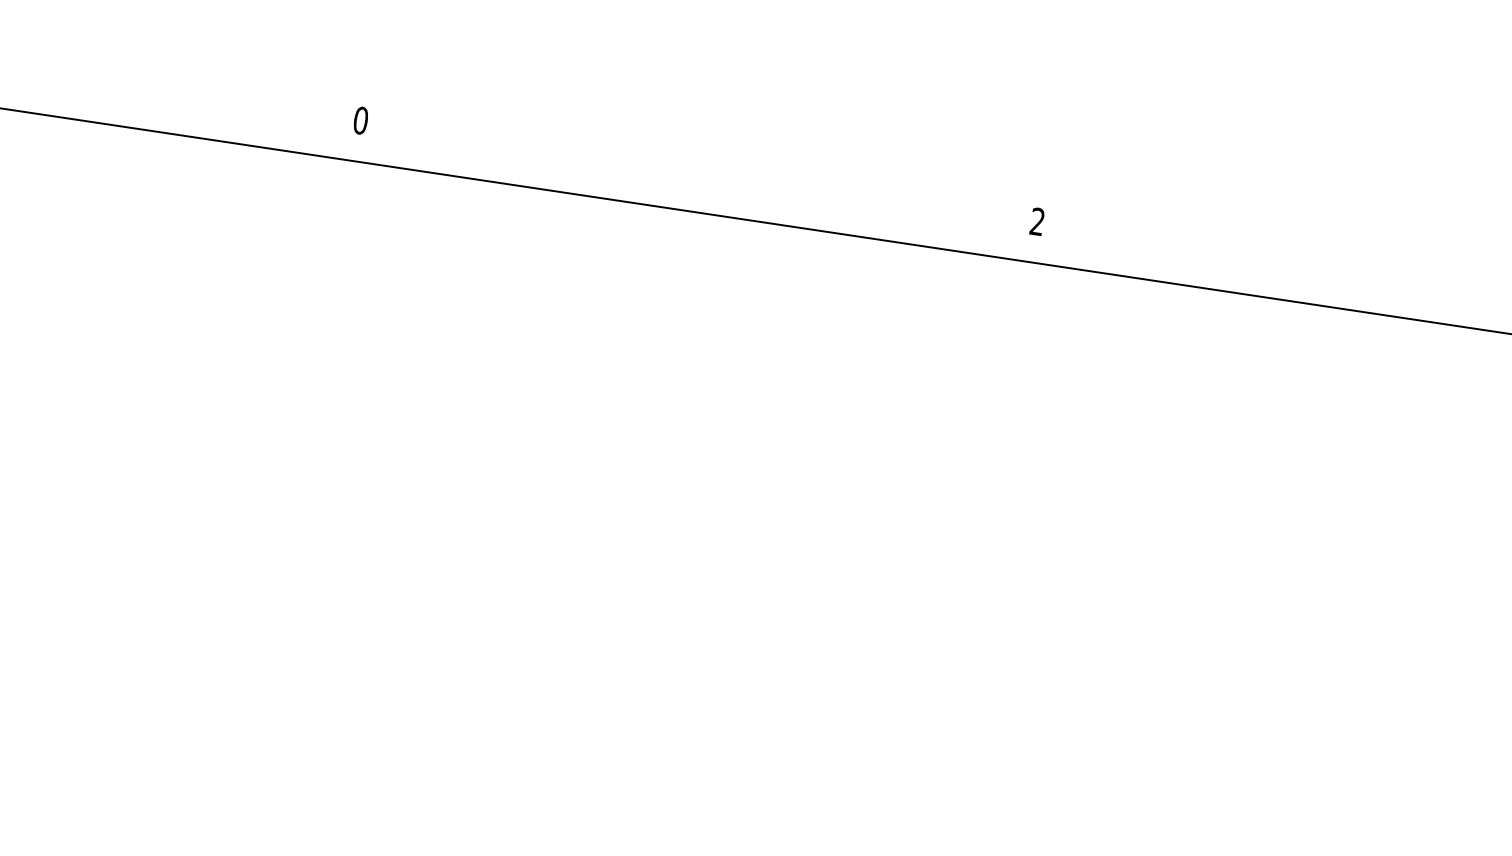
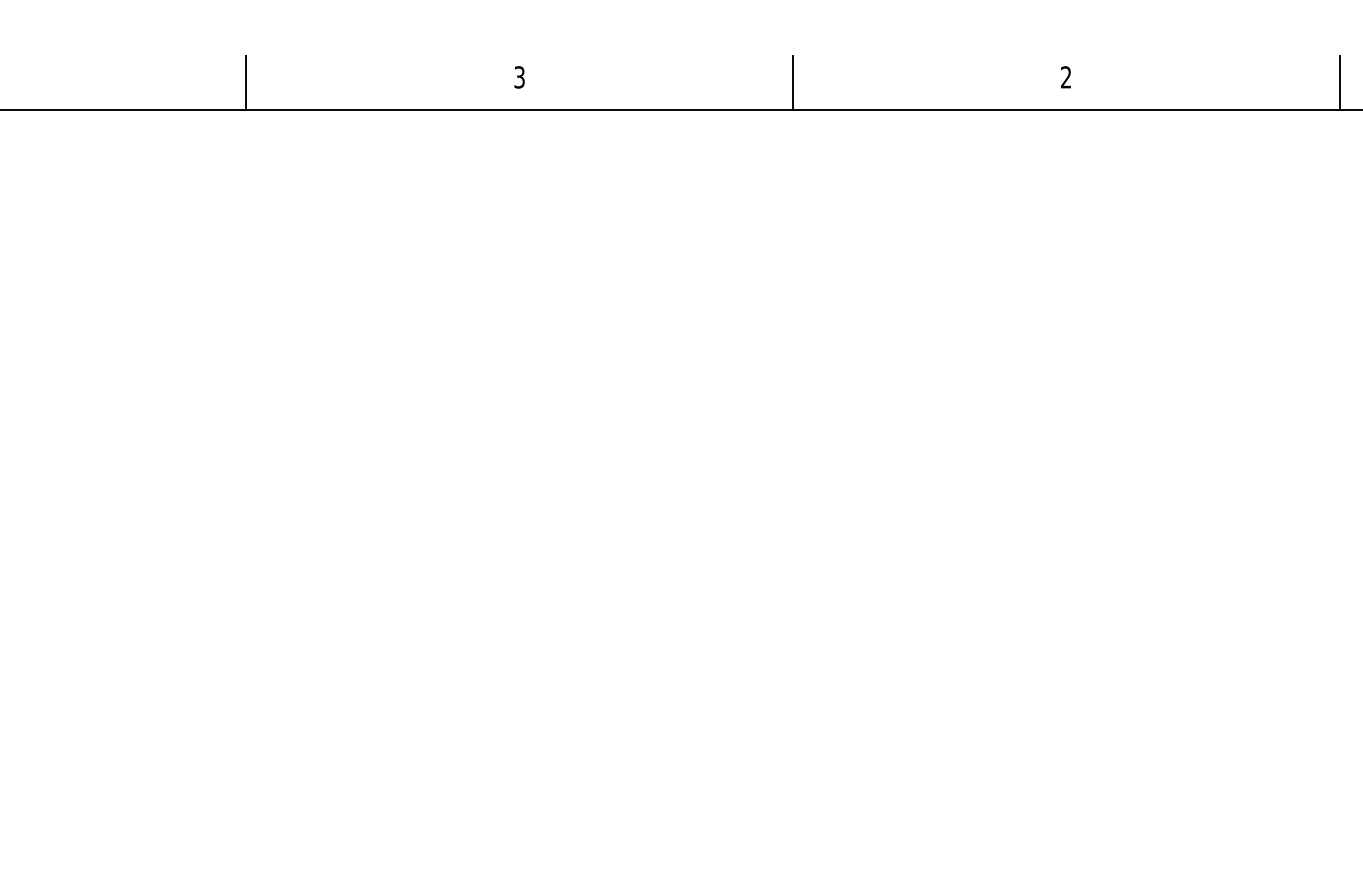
line: (21, 76) -> (246, 82), added
text: (360, 120) -> (519, 77), 0 -> 3
line: (697, 177) -> (792, 82), added
line: (1375, 278) -> (1339, 82), added

